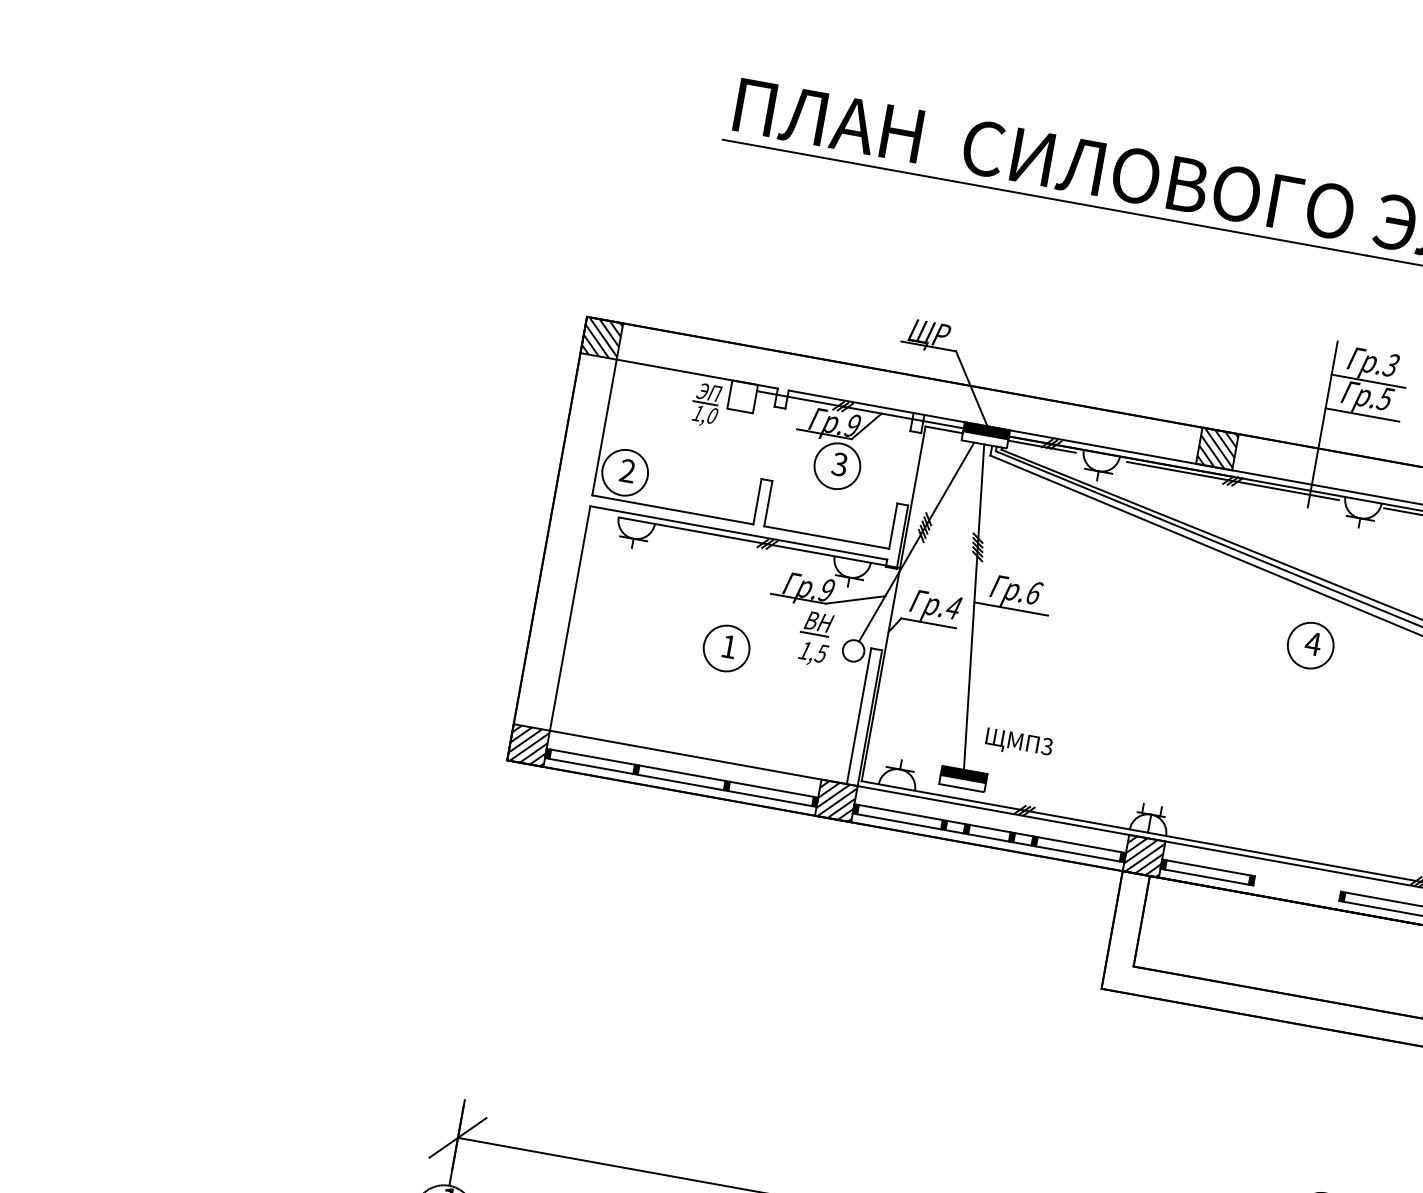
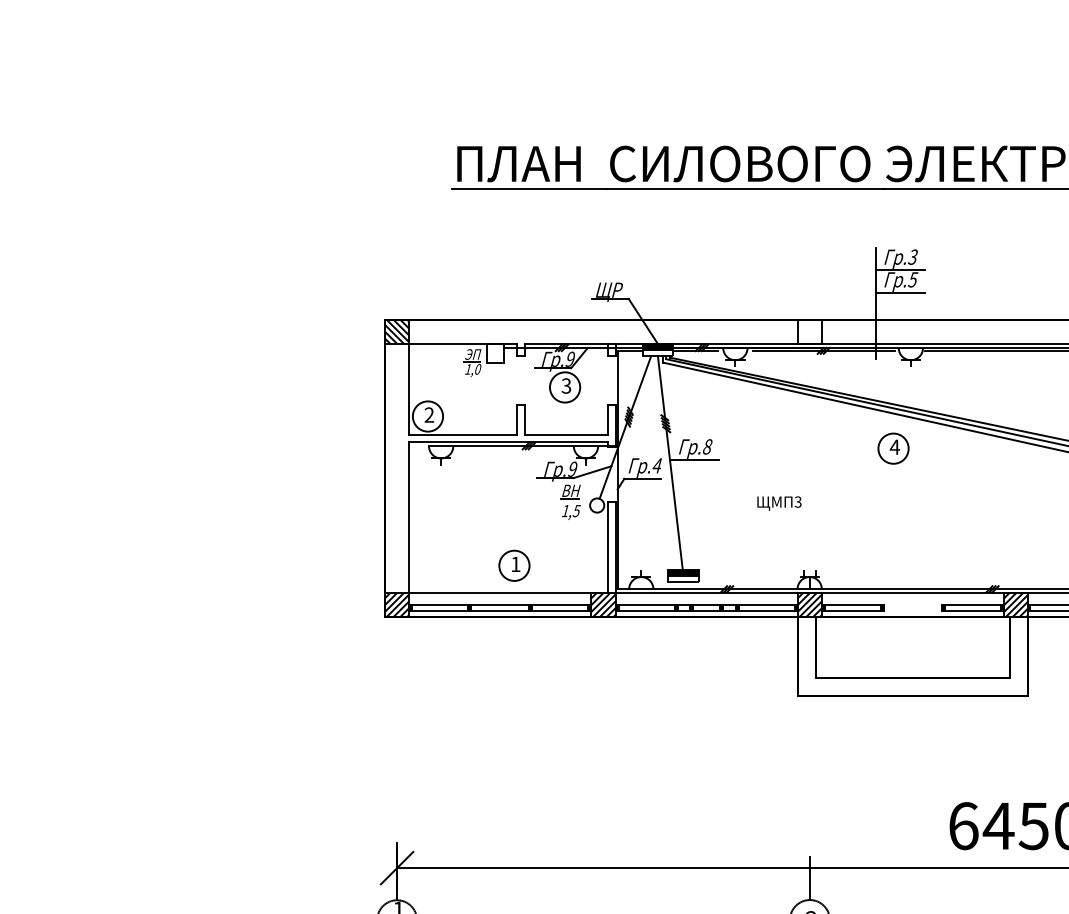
hatch: (1216, 448) -> (809, 331), removed
text: (1035, 592) -> (708, 446), .6 -> .8
part: (726, 648) -> (514, 565), moved
text: (1019, 743) -> (779, 503), moved

